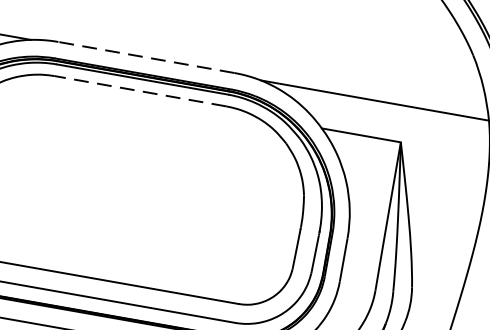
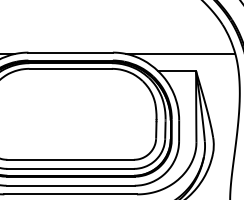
line: (146, 57) -> (70, 52), dashed -> solid
line: (140, 90) -> (70, 68), dashed -> solid

